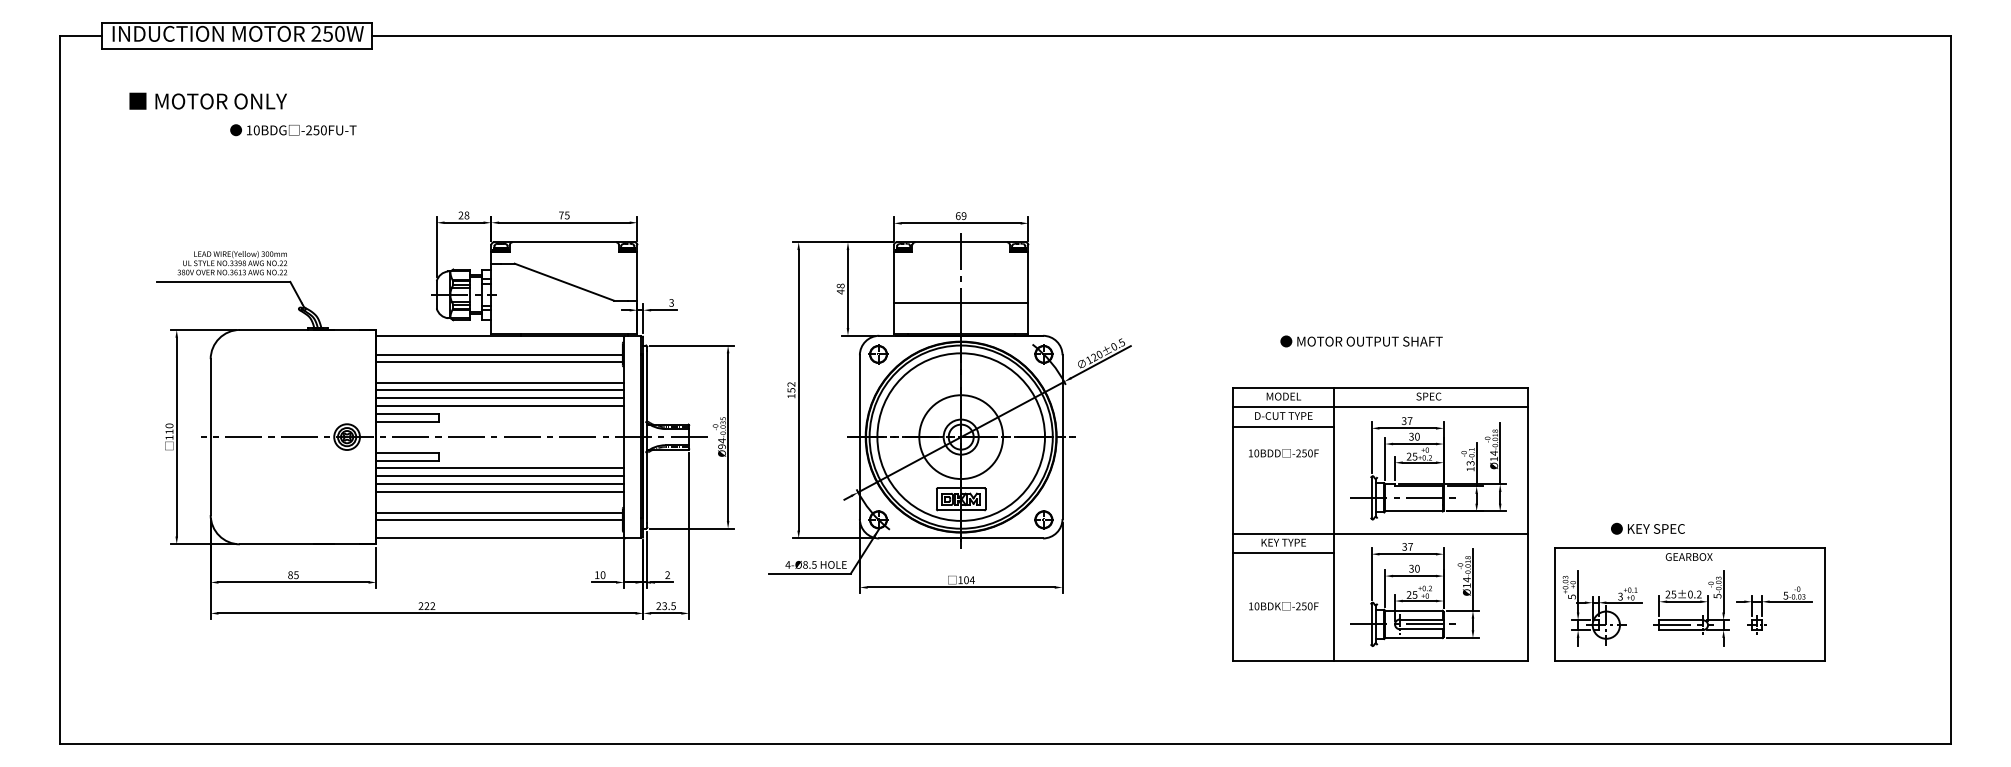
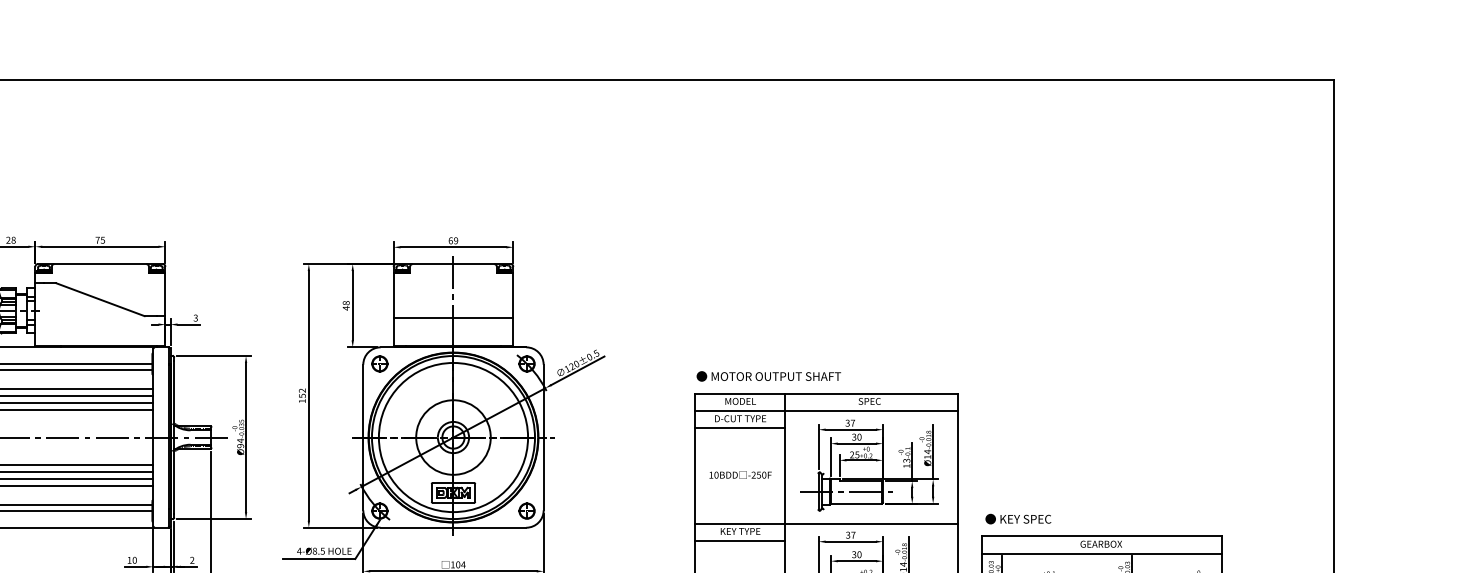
text: (1361, 341) -> (768, 376), moved
text: (1283, 453) -> (740, 475), moved
text: (1647, 528) -> (1017, 518), moved
line: (1690, 567) -> (1102, 553), added

